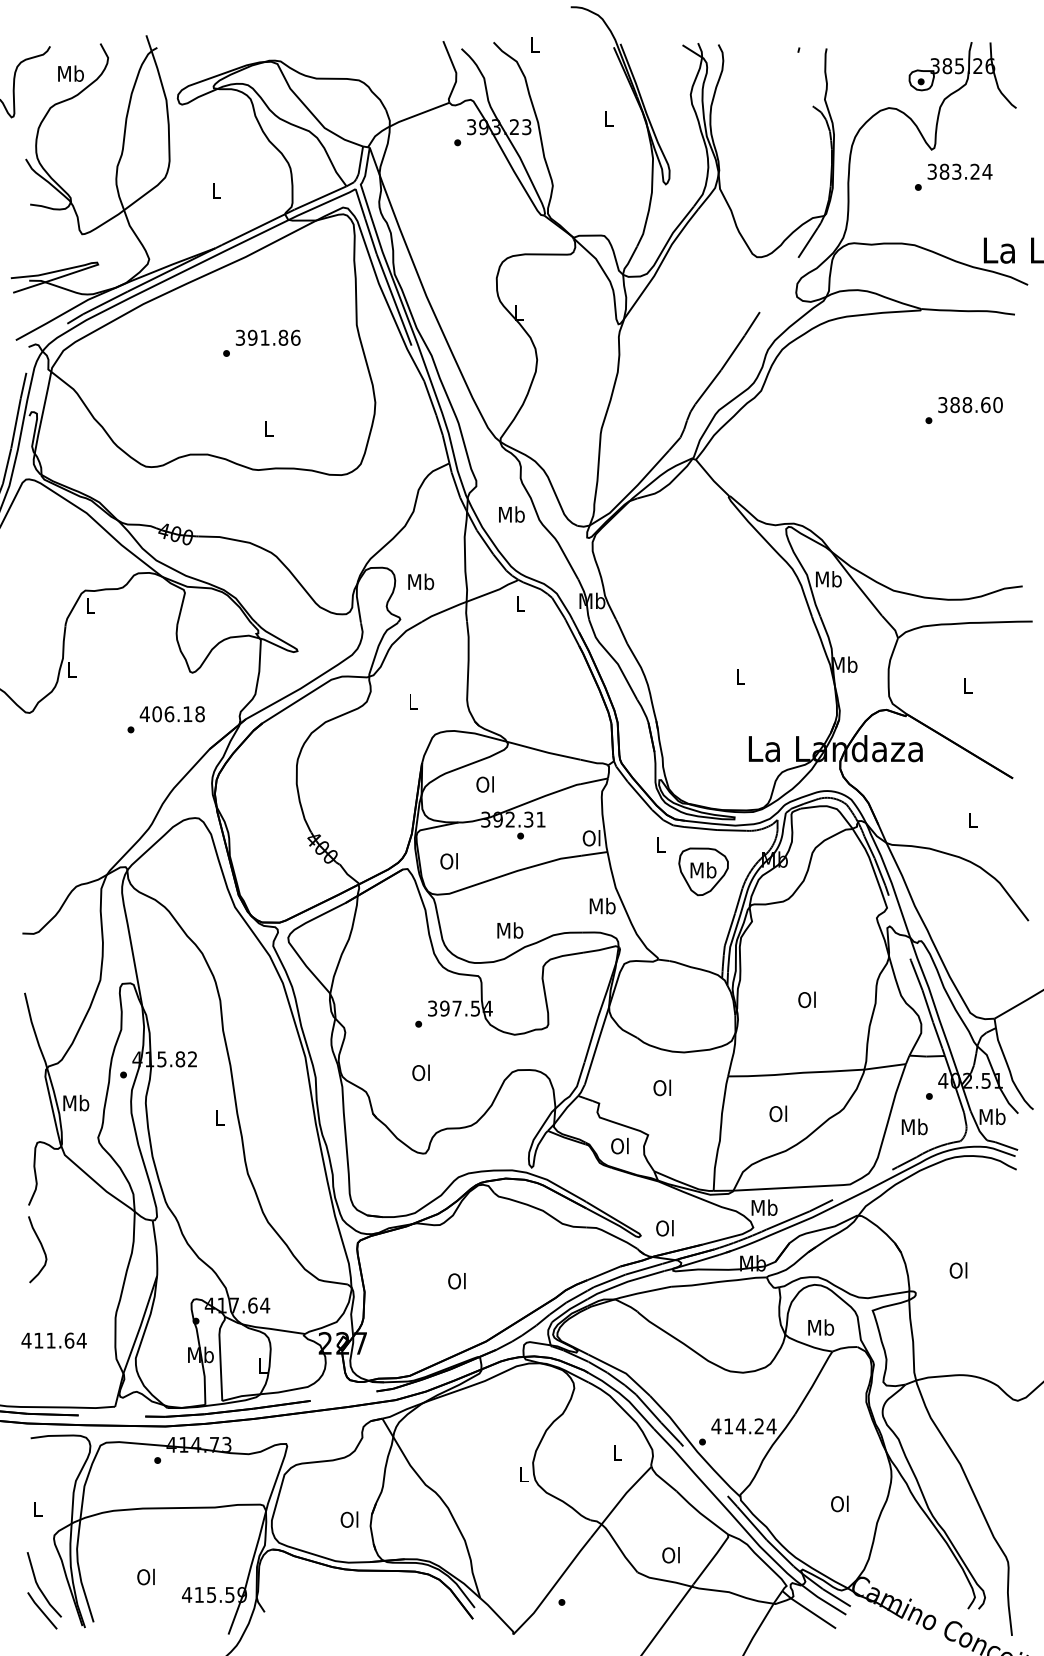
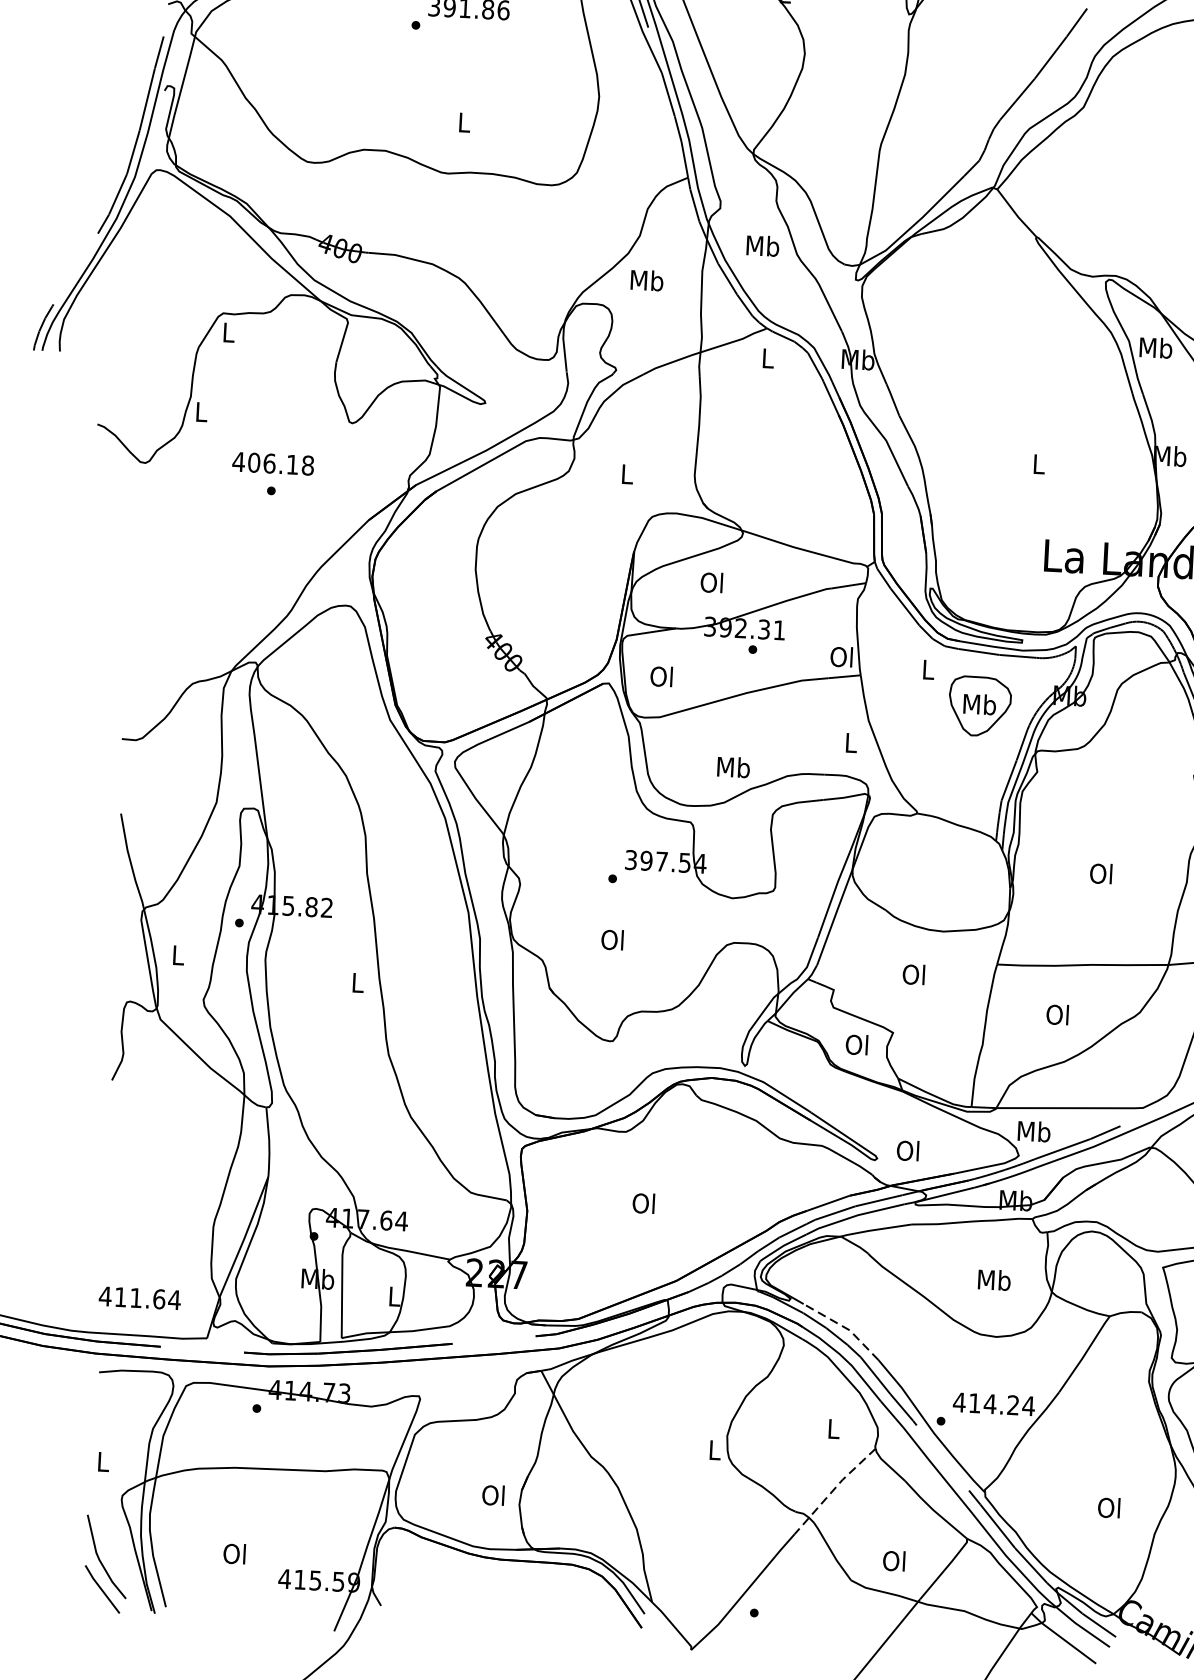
text: (421, 581) -> (647, 280), moved
text: (171, 714) -> (272, 464), moved
text: (602, 905) -> (850, 742), Mb -> L
text: (76, 1102) -> (178, 954), Mb -> L
curve: (41, 1247) -> (125, 1133), removed
text: (821, 1327) -> (994, 1280), moved
text: (53, 1340) -> (139, 1298), moved
line: (621, 1371) -> (844, 1327), solid -> dashed
line: (620, 1500) -> (834, 1489), solid -> dashed

